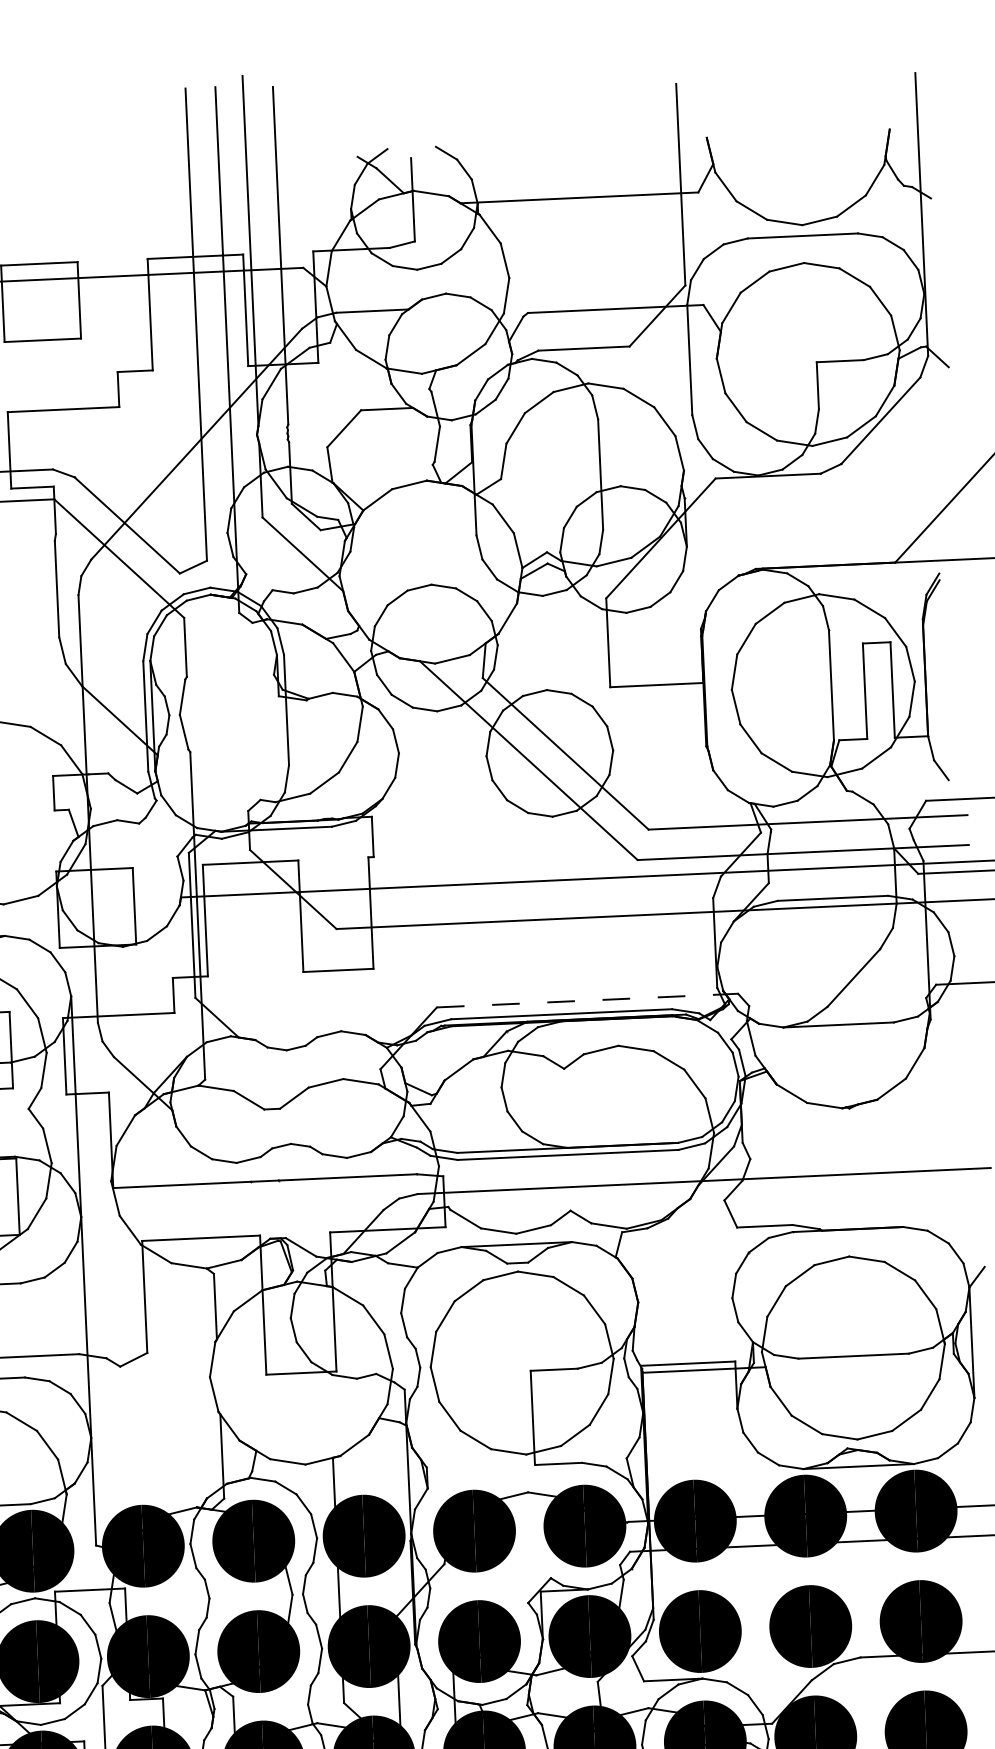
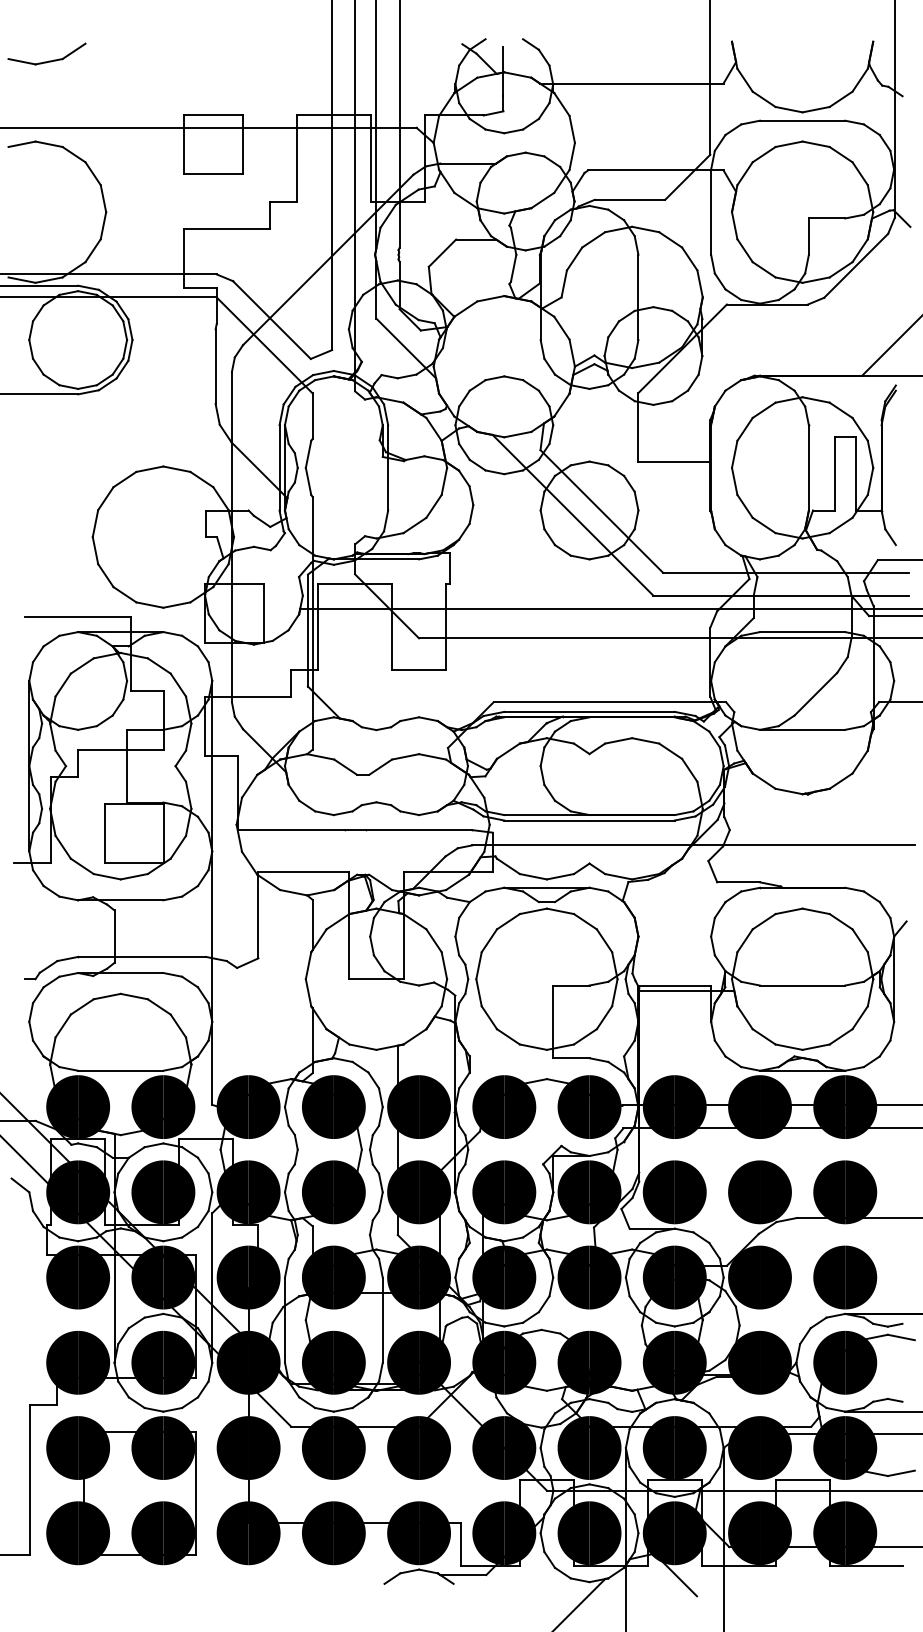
line: (588, 1000) -> (610, 702), dashed -> solid

